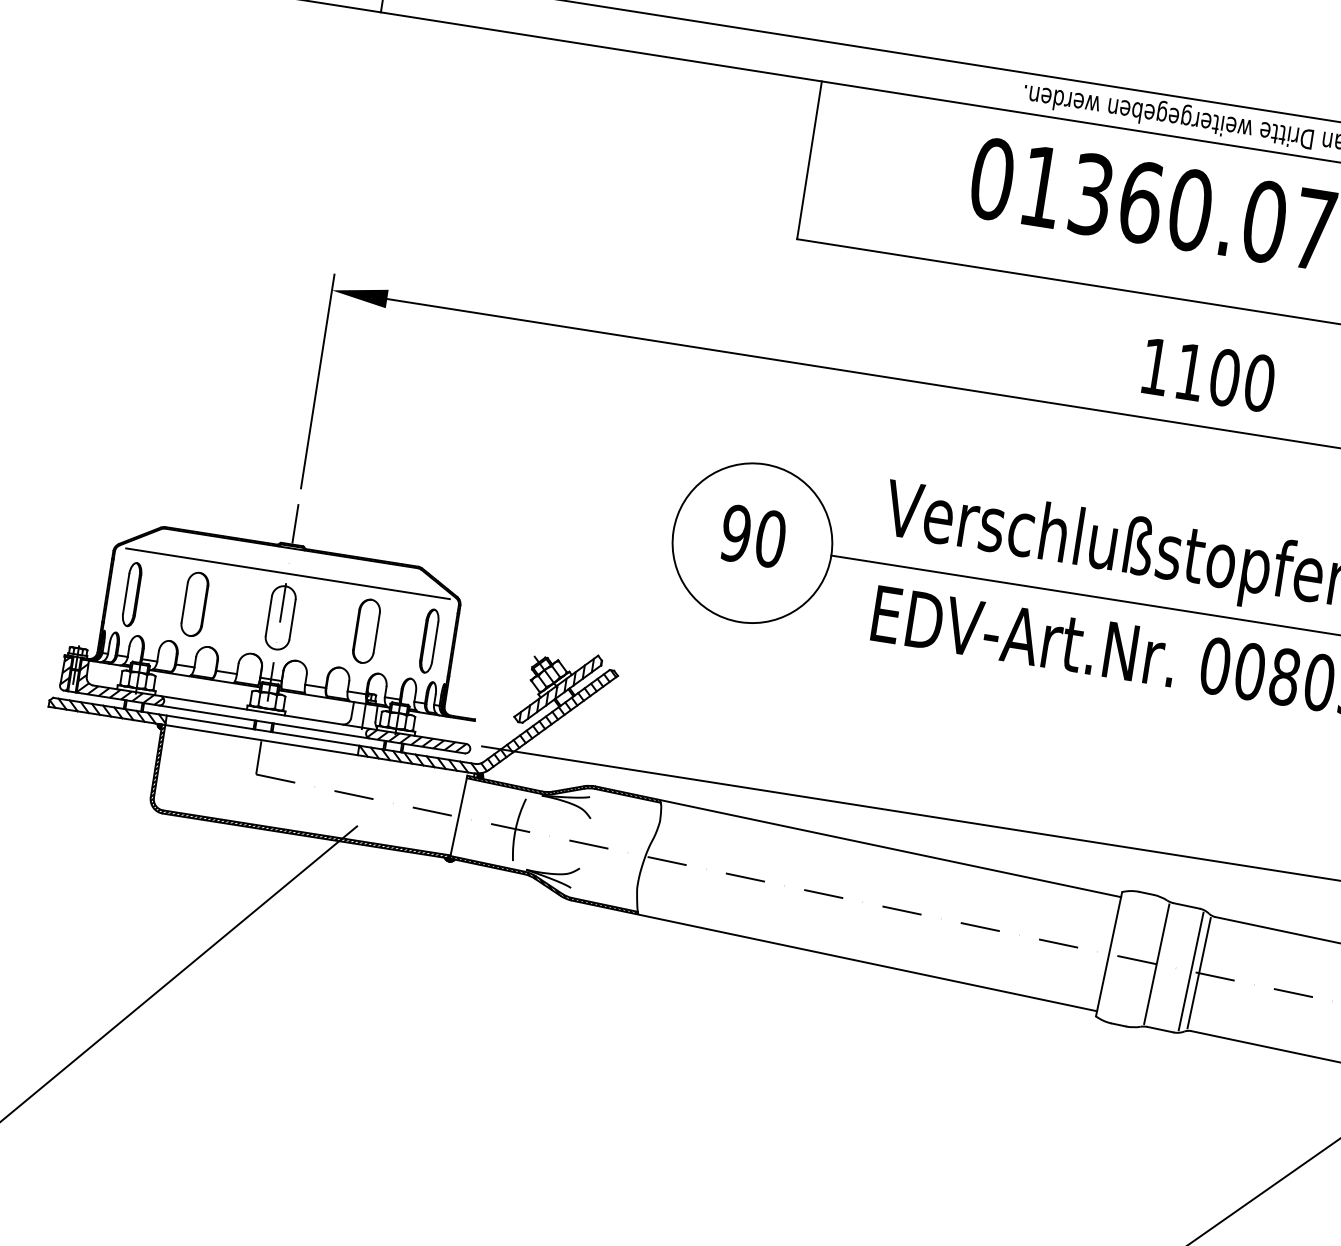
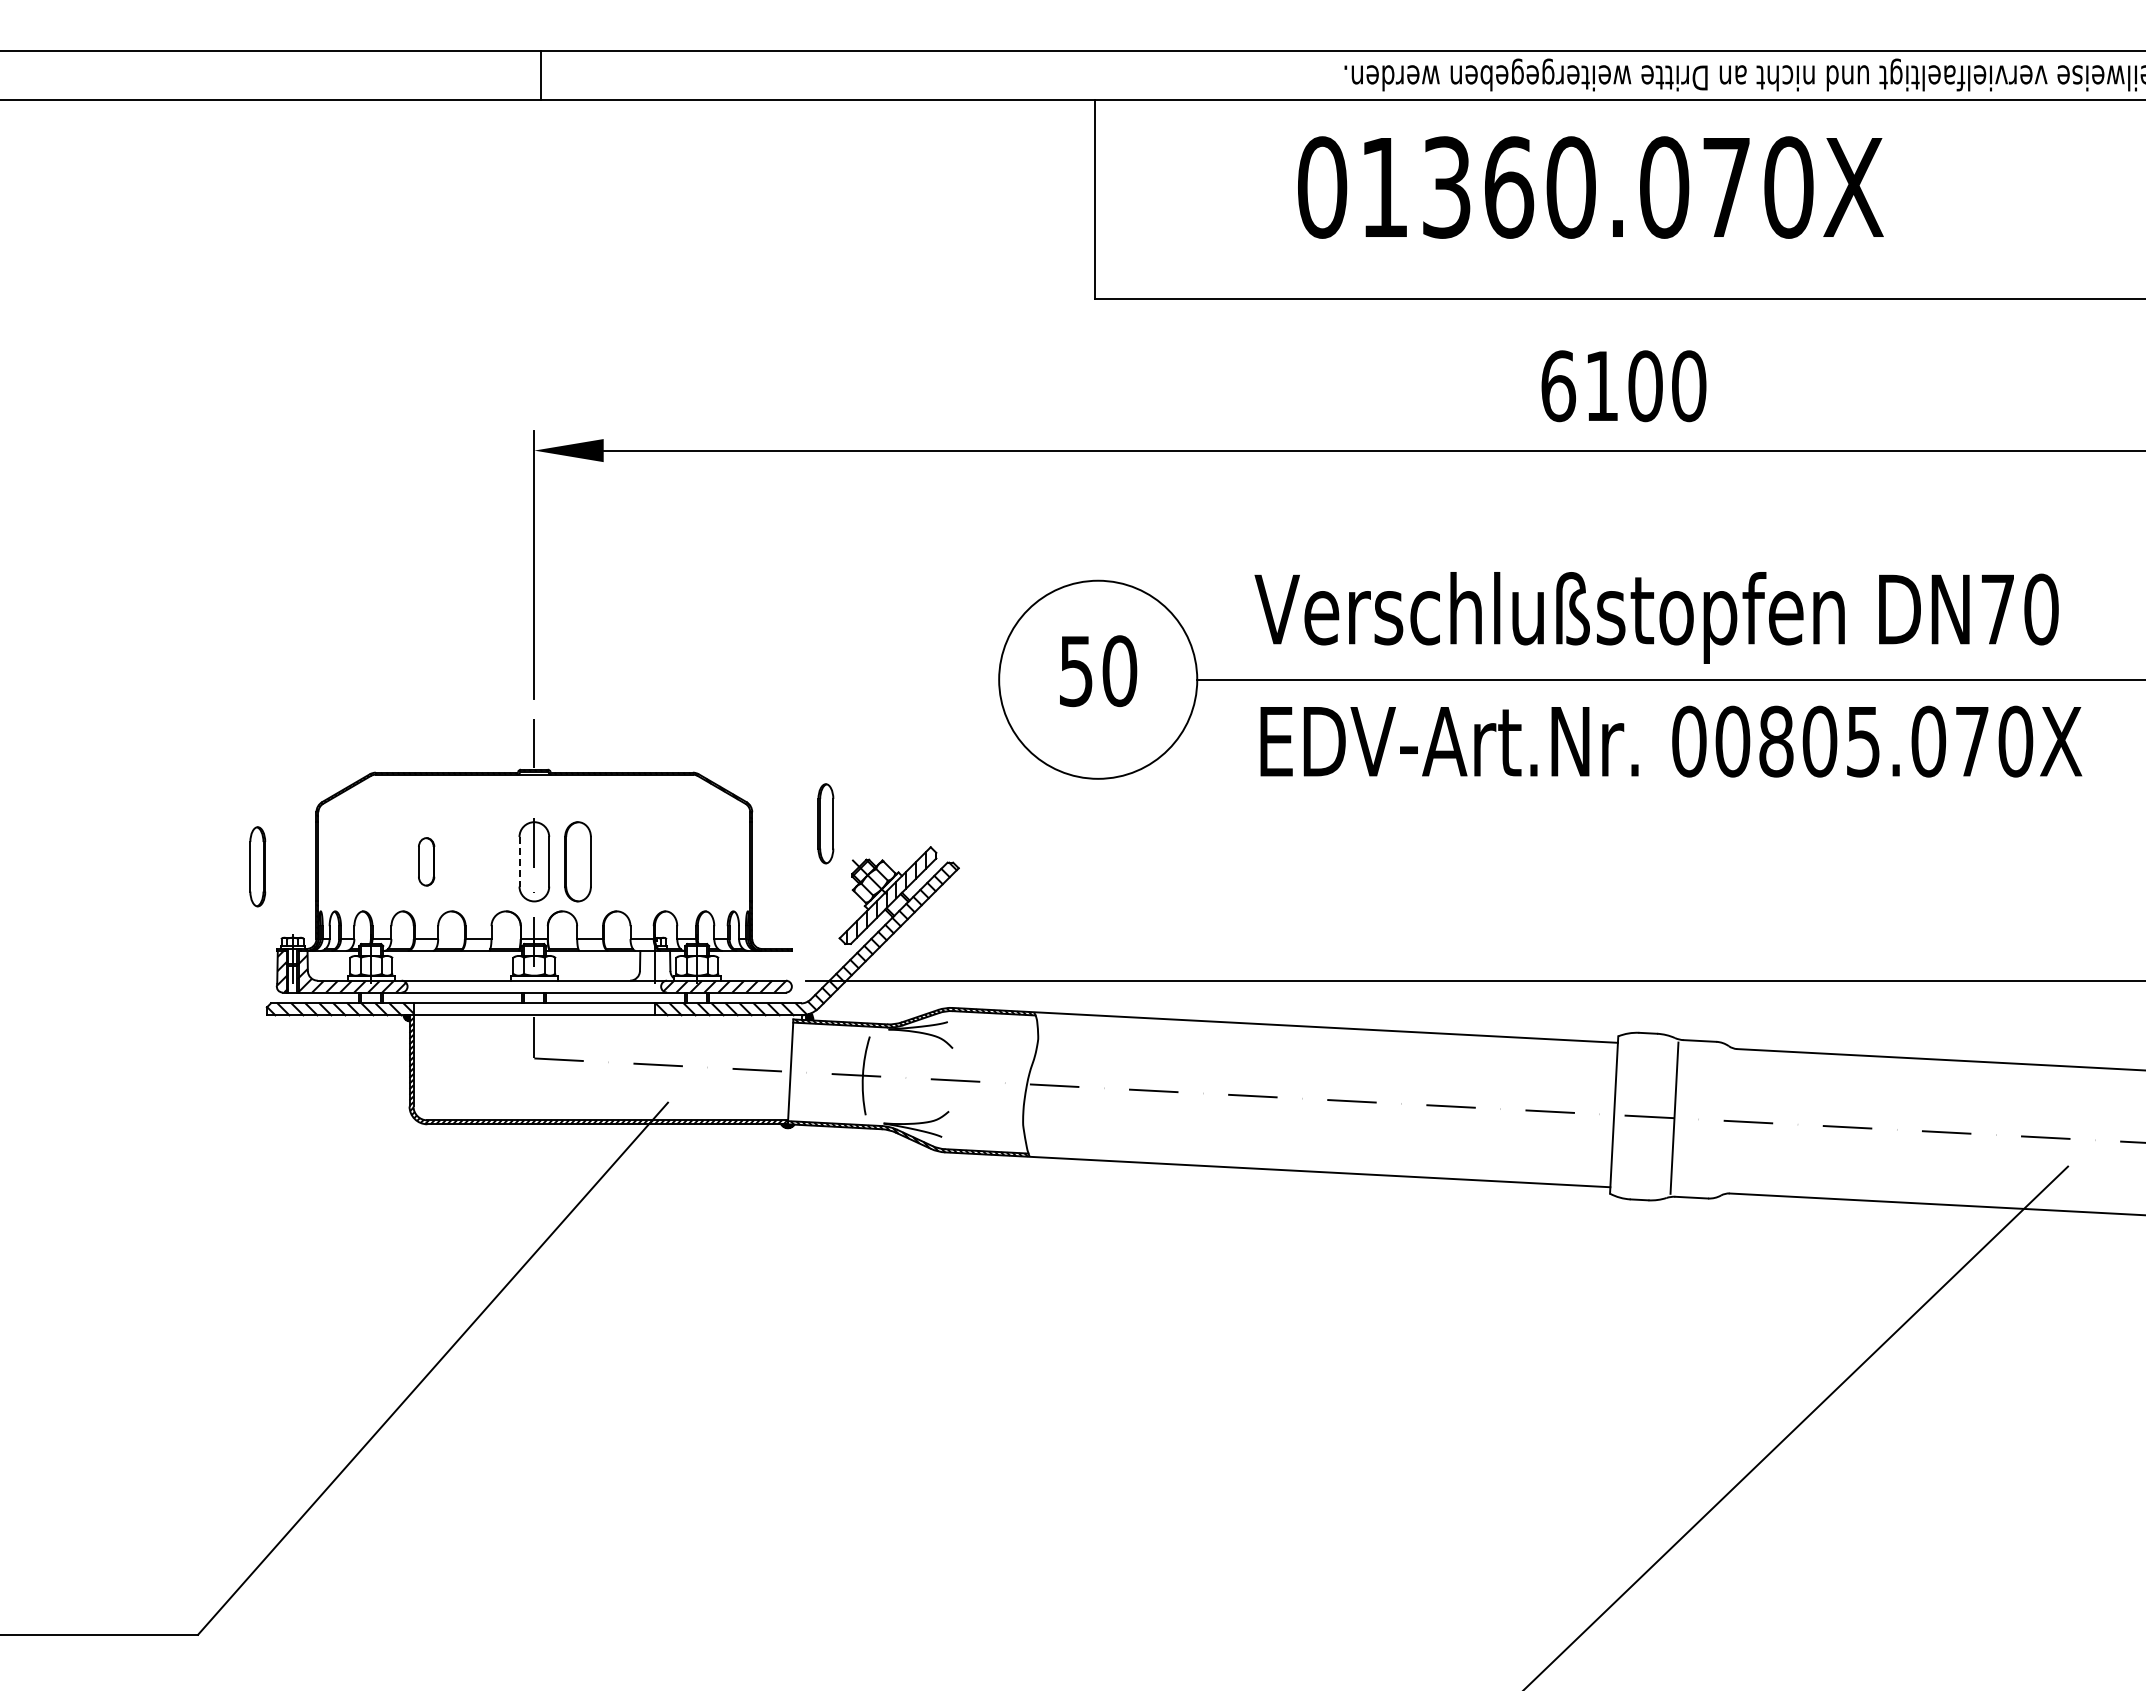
text: (1155, 367) -> (1558, 386), 1100 -> 6100
text: (736, 533) -> (1076, 670), 90 -> 50
line: (287, 573) -> (534, 806), removed
part: (131, 594) -> (257, 866), moved
part: (194, 604) -> (426, 861), size x0.6
line: (268, 615) -> (519, 861), solid -> dashed
part: (366, 630) -> (577, 861), moved
part: (429, 640) -> (825, 823), moved
line: (1190, 971) -> (1717, 1120), removed
line: (1198, 972) -> (1727, 1120), removed

